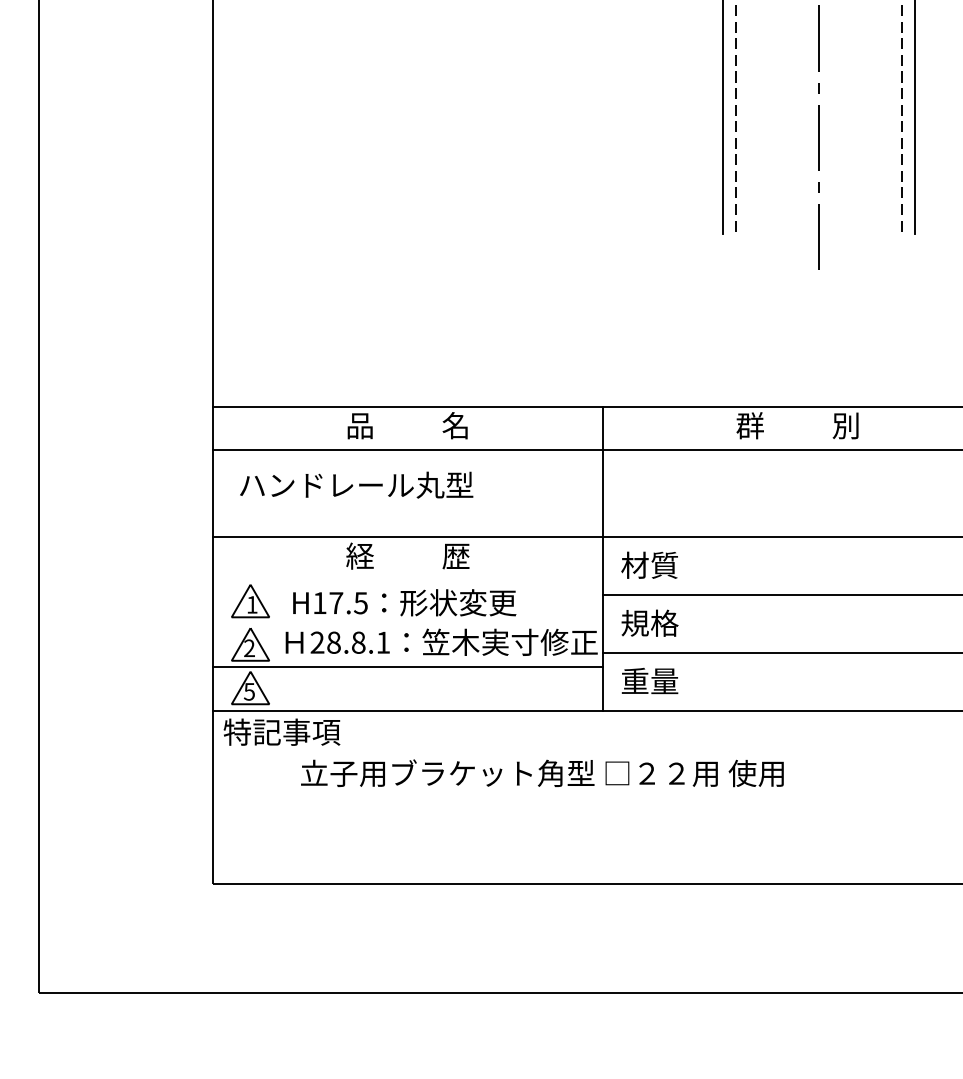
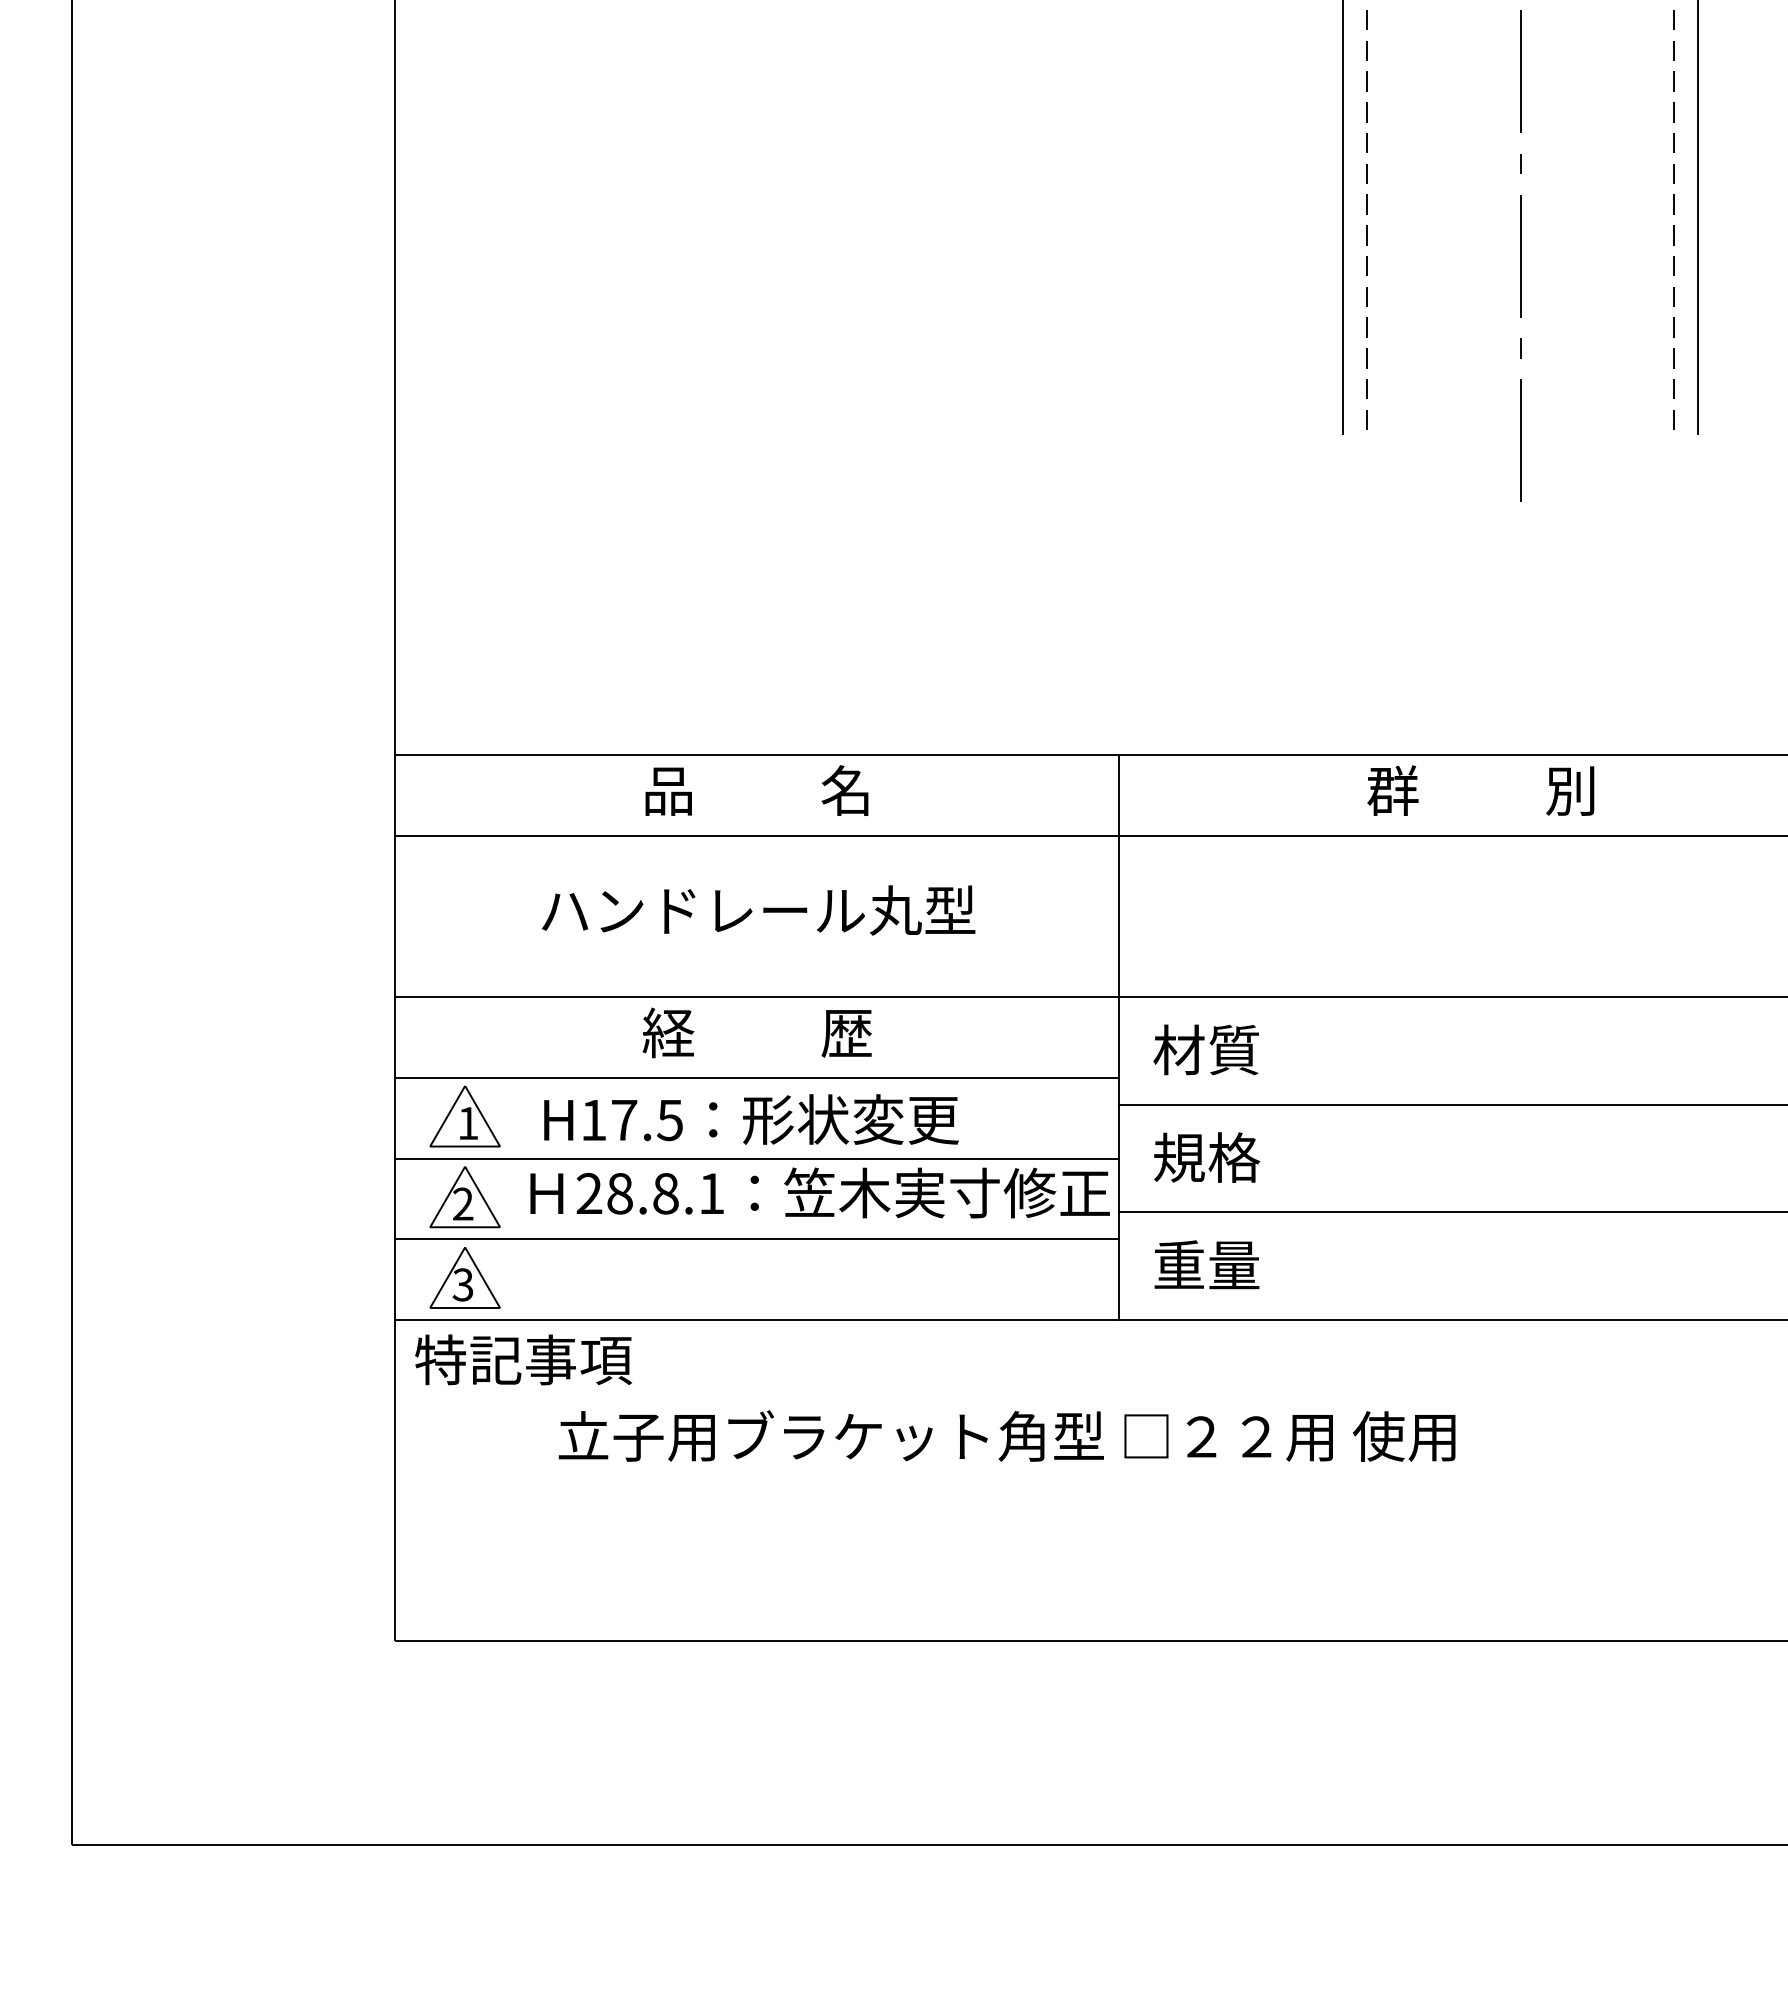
text: (356, 484) -> (758, 909), moved
line: (407, 580) -> (756, 1078), added
line: (407, 623) -> (756, 1157), added
text: (249, 691) -> (463, 1284), 5 -> 3

